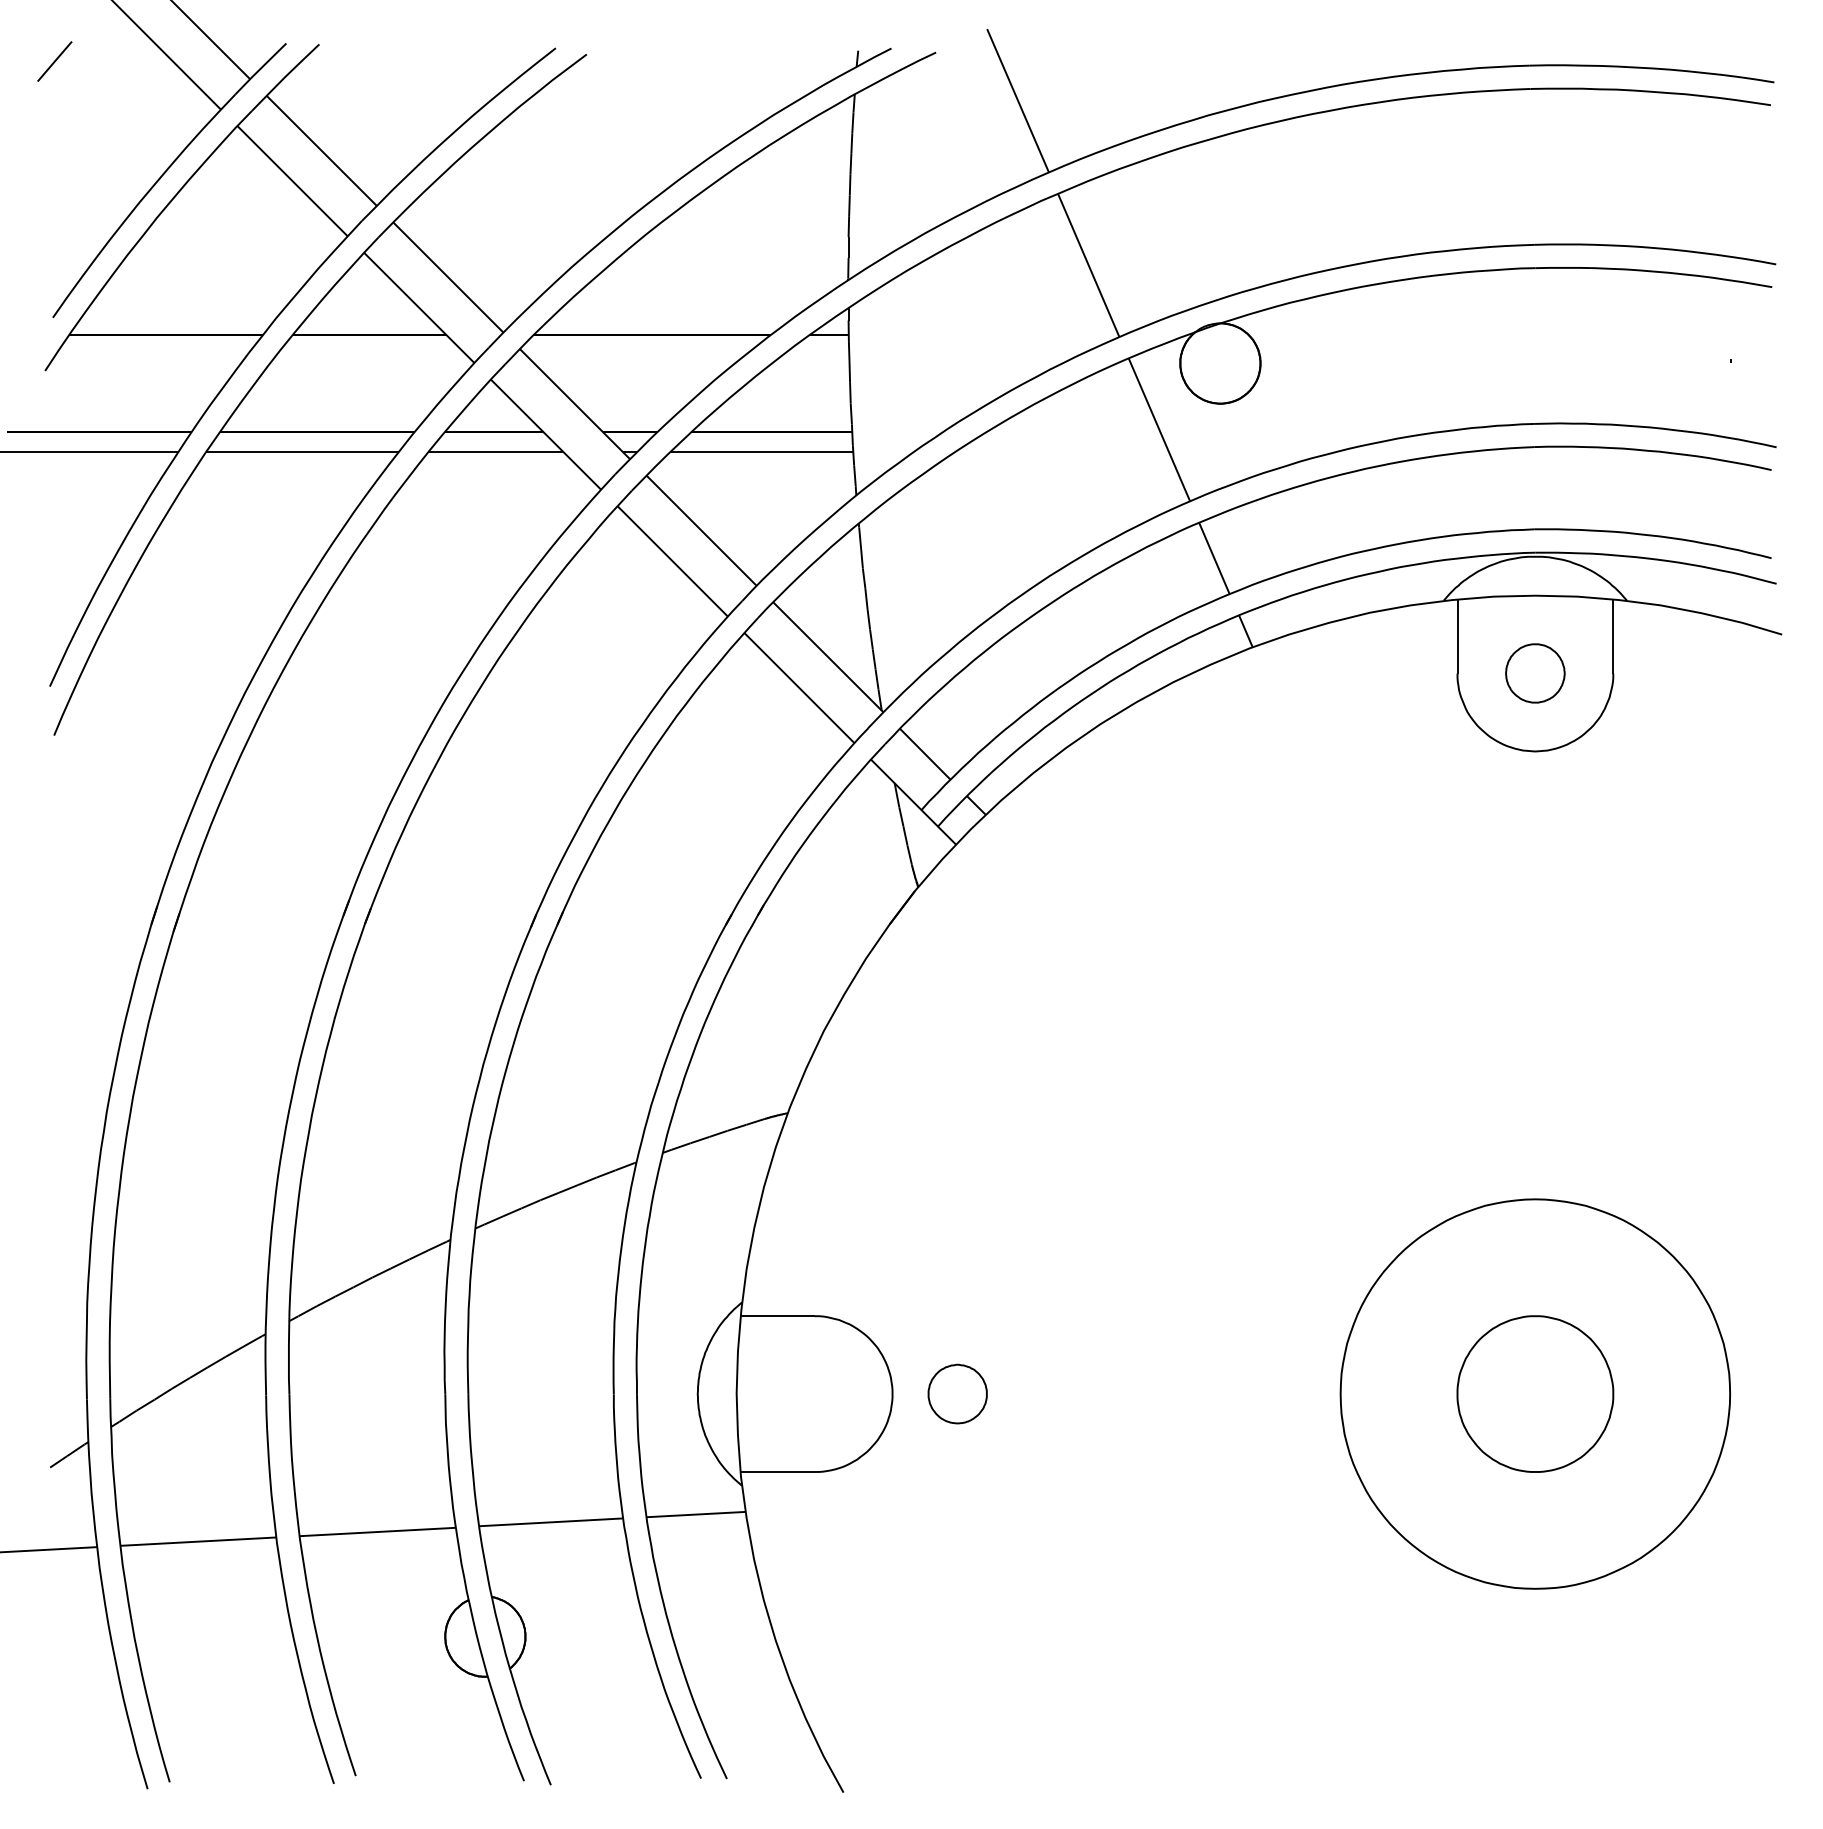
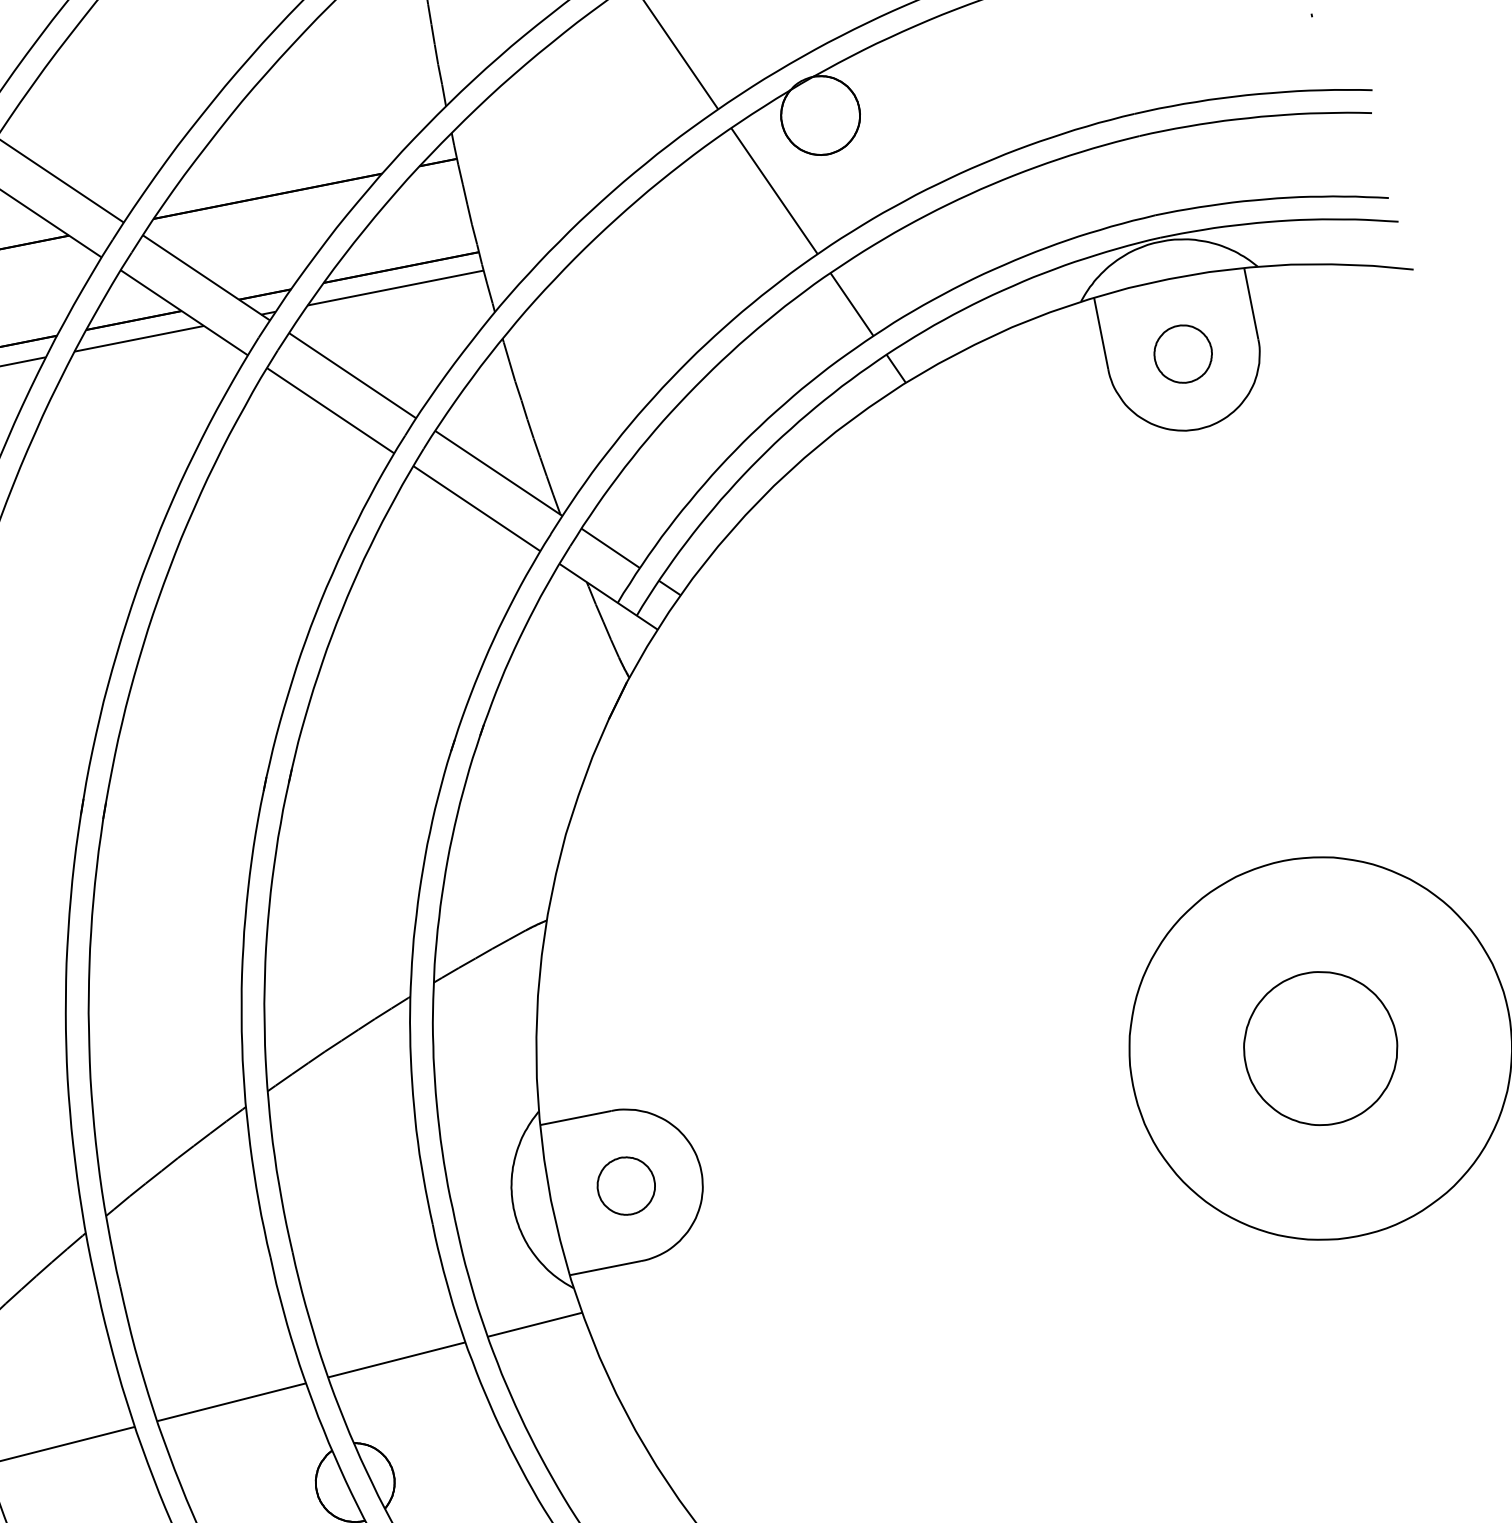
part: (957, 1393) -> (625, 1185), moved

